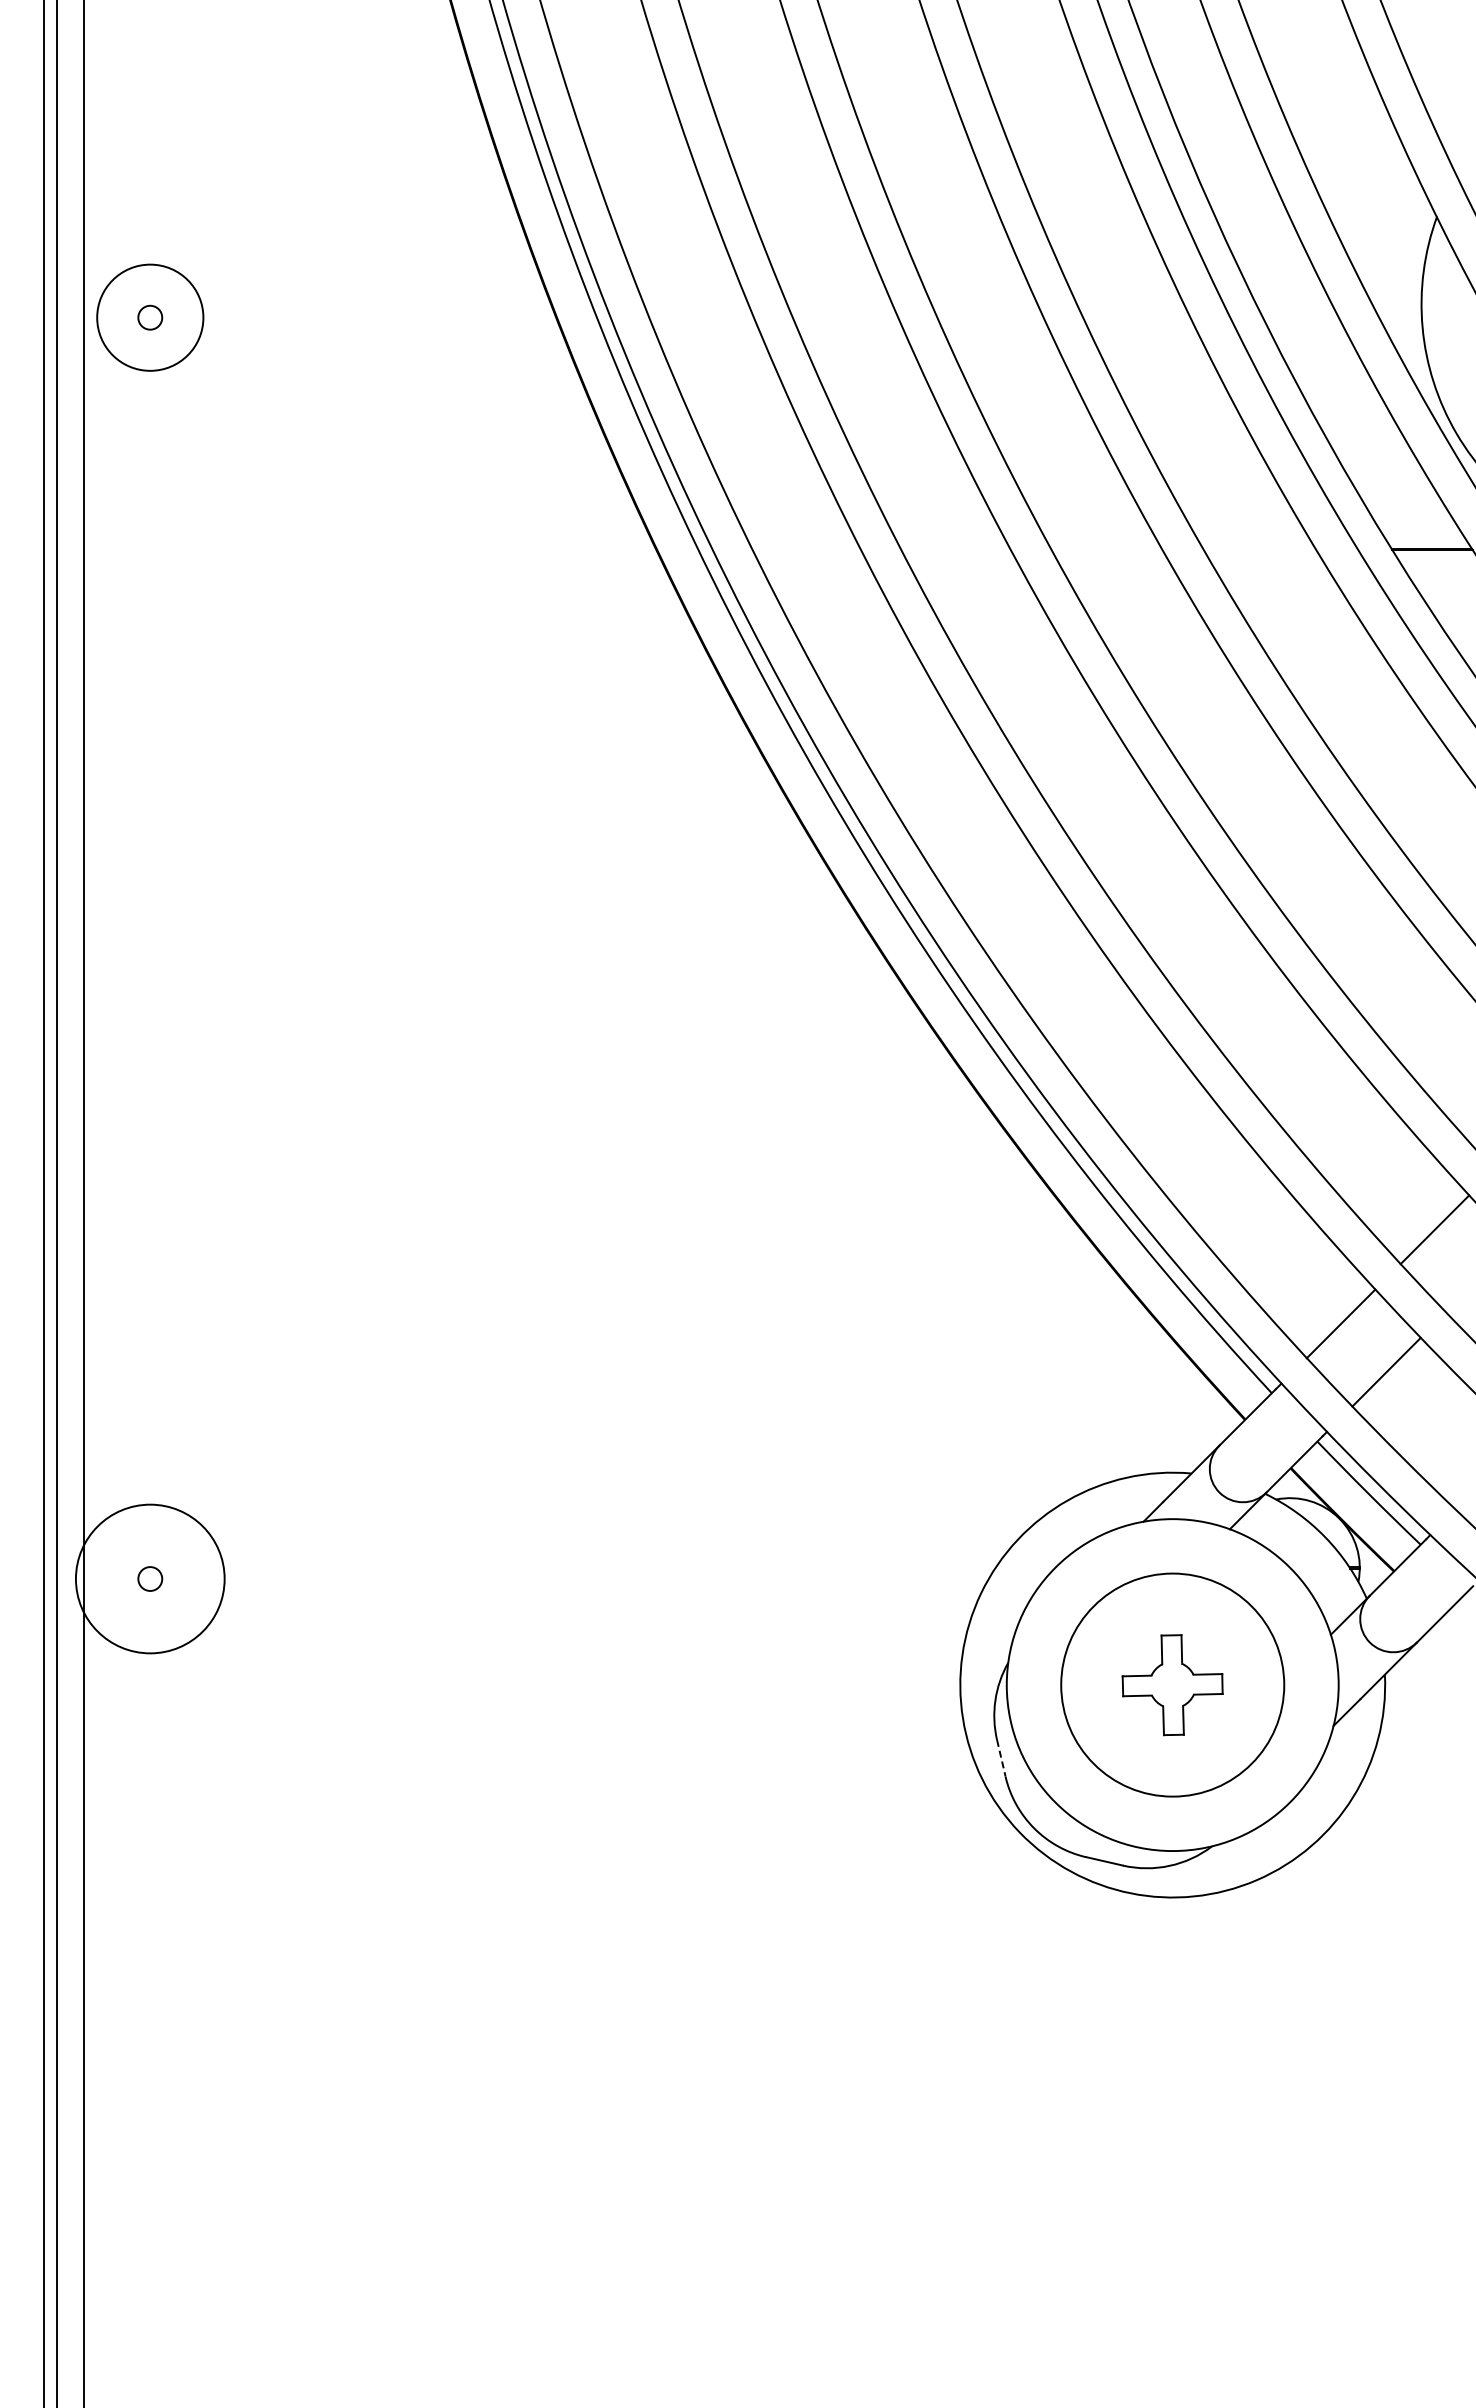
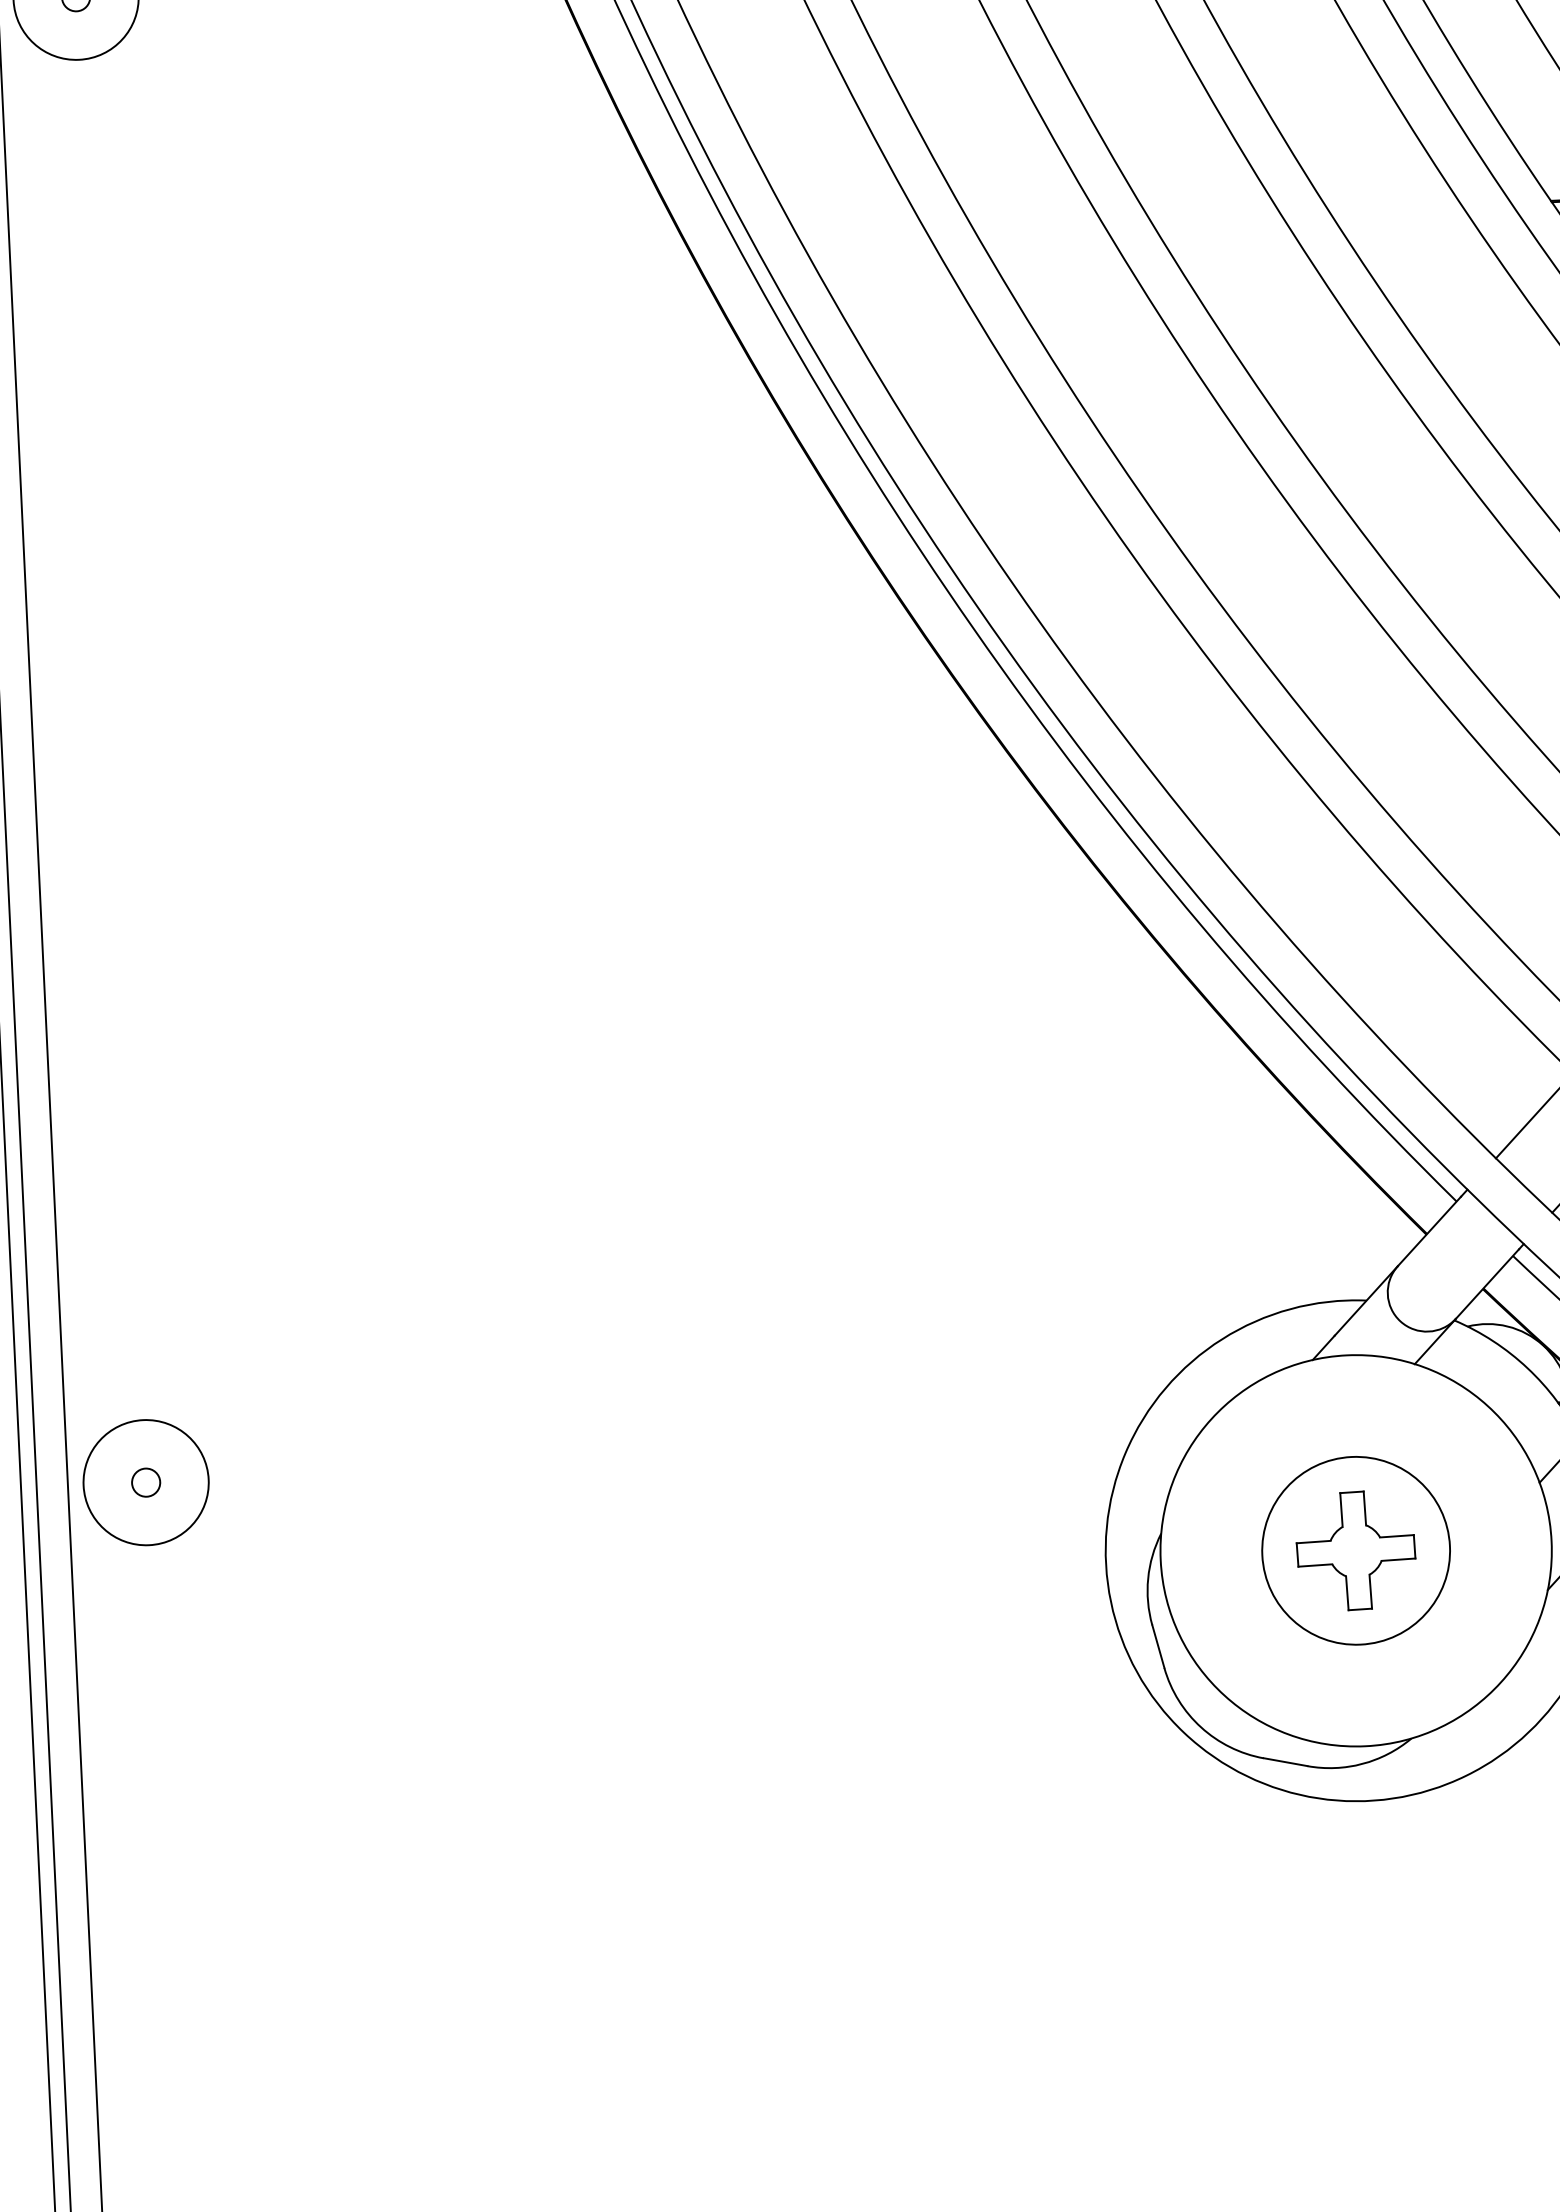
circle: (150, 1578) -> (146, 1482), size x0.71
circle: (1172, 1684) -> (1355, 1550), size x0.71
line: (1001, 1758) -> (1158, 1646), dashed -> solid

